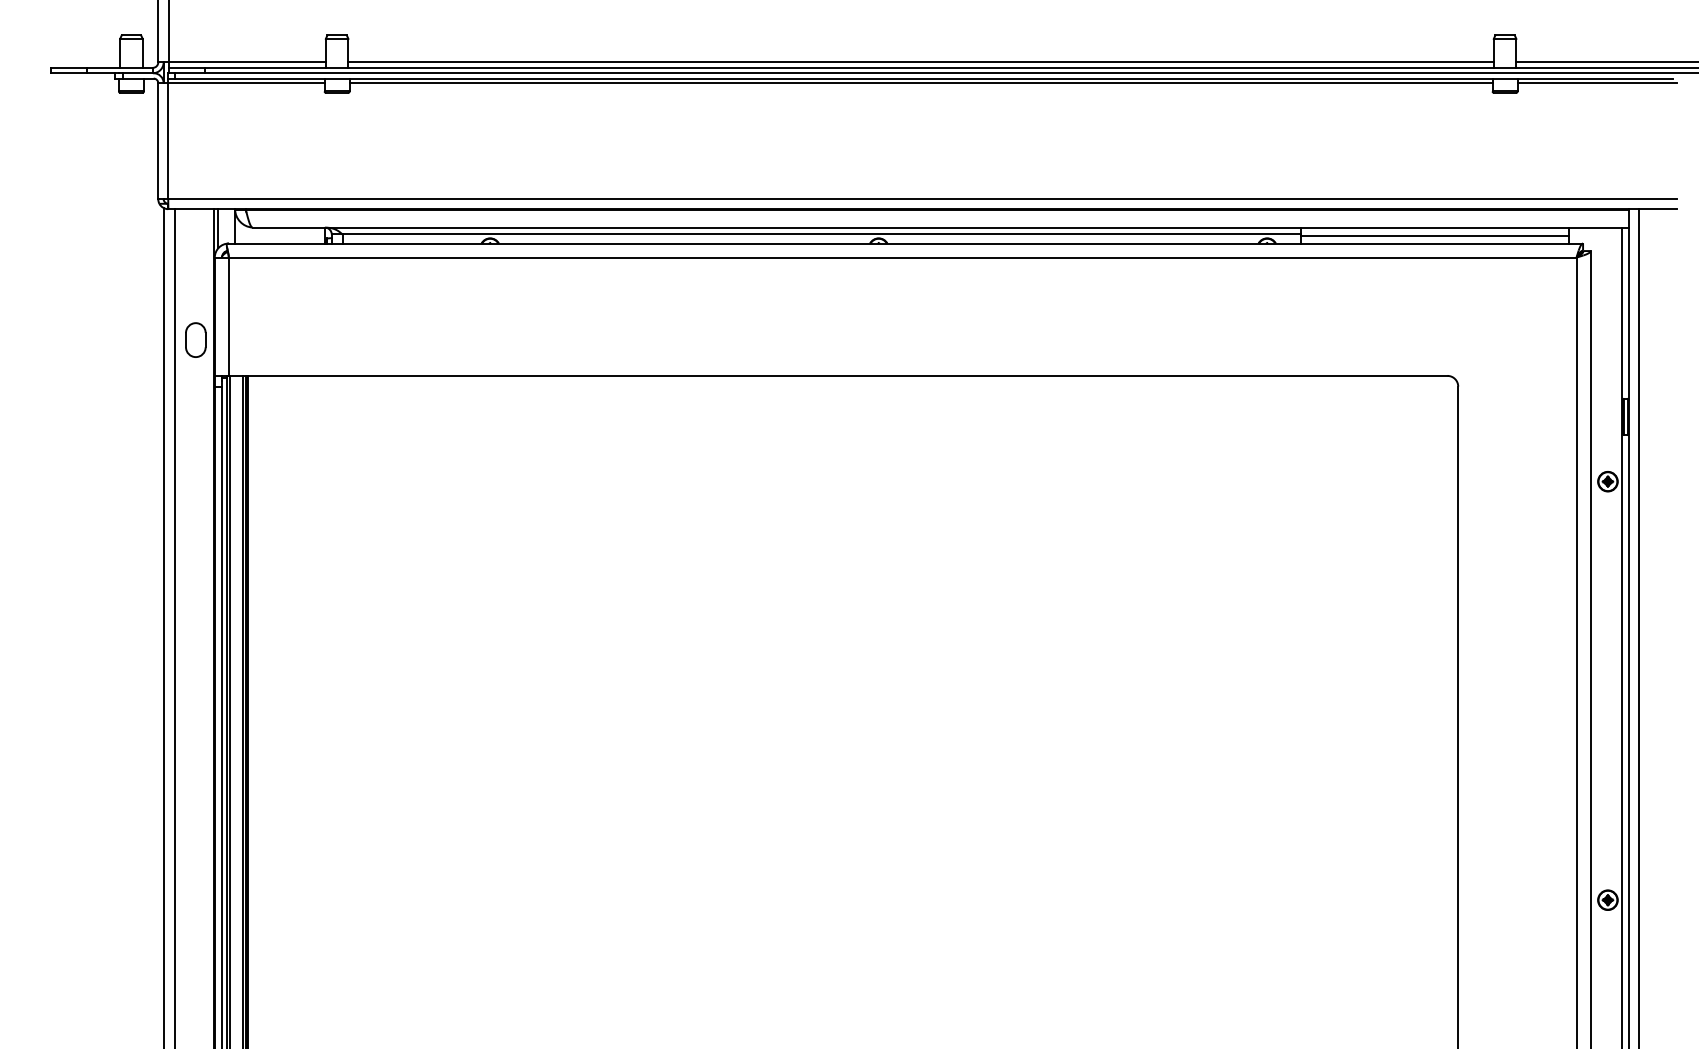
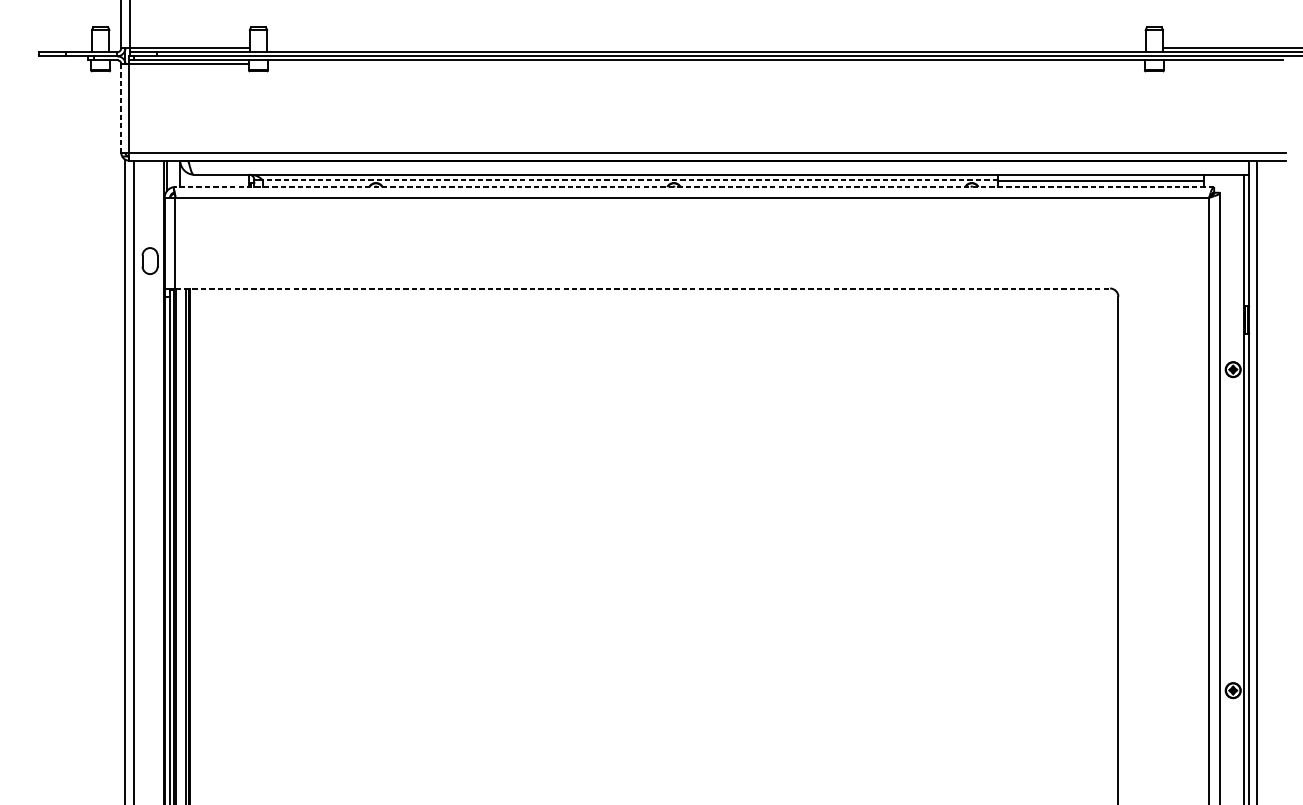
line: (920, 62) -> (705, 48), removed
line: (920, 83) -> (705, 64), removed
line: (1596, 83) -> (1224, 64), removed
line: (158, 141) -> (121, 108), solid -> dashed
line: (821, 234) -> (630, 180), solid -> dashed
line: (905, 243) -> (694, 186), solid -> dashed
line: (838, 375) -> (643, 288), solid -> dashed

